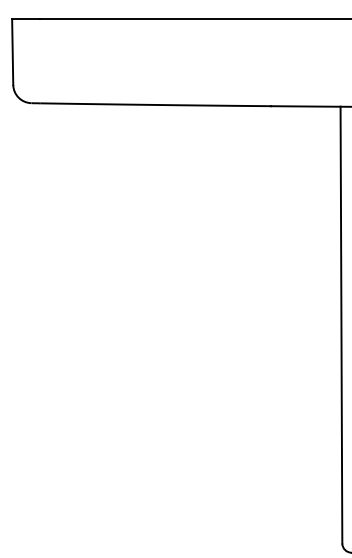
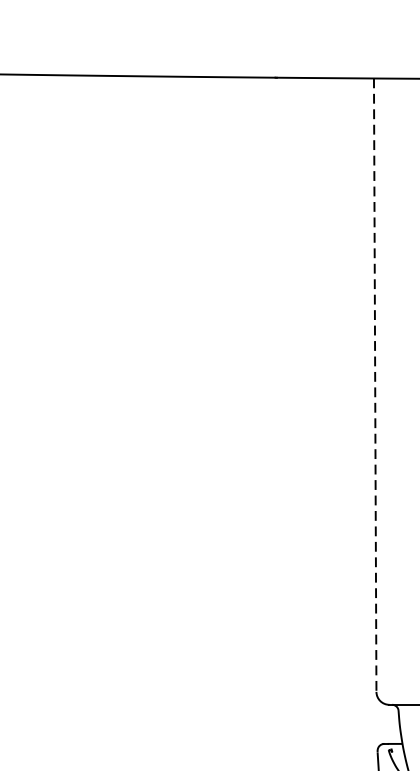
line: (341, 325) -> (375, 385), solid -> dashed

